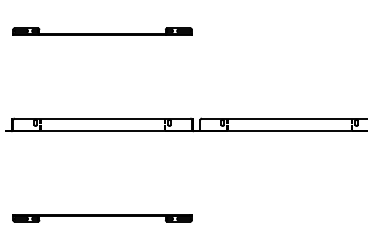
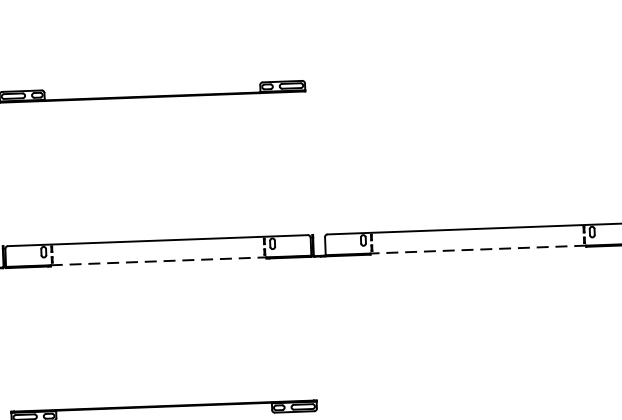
line: (103, 130) -> (160, 260), solid -> dashed
line: (289, 130) -> (477, 249), solid -> dashed

